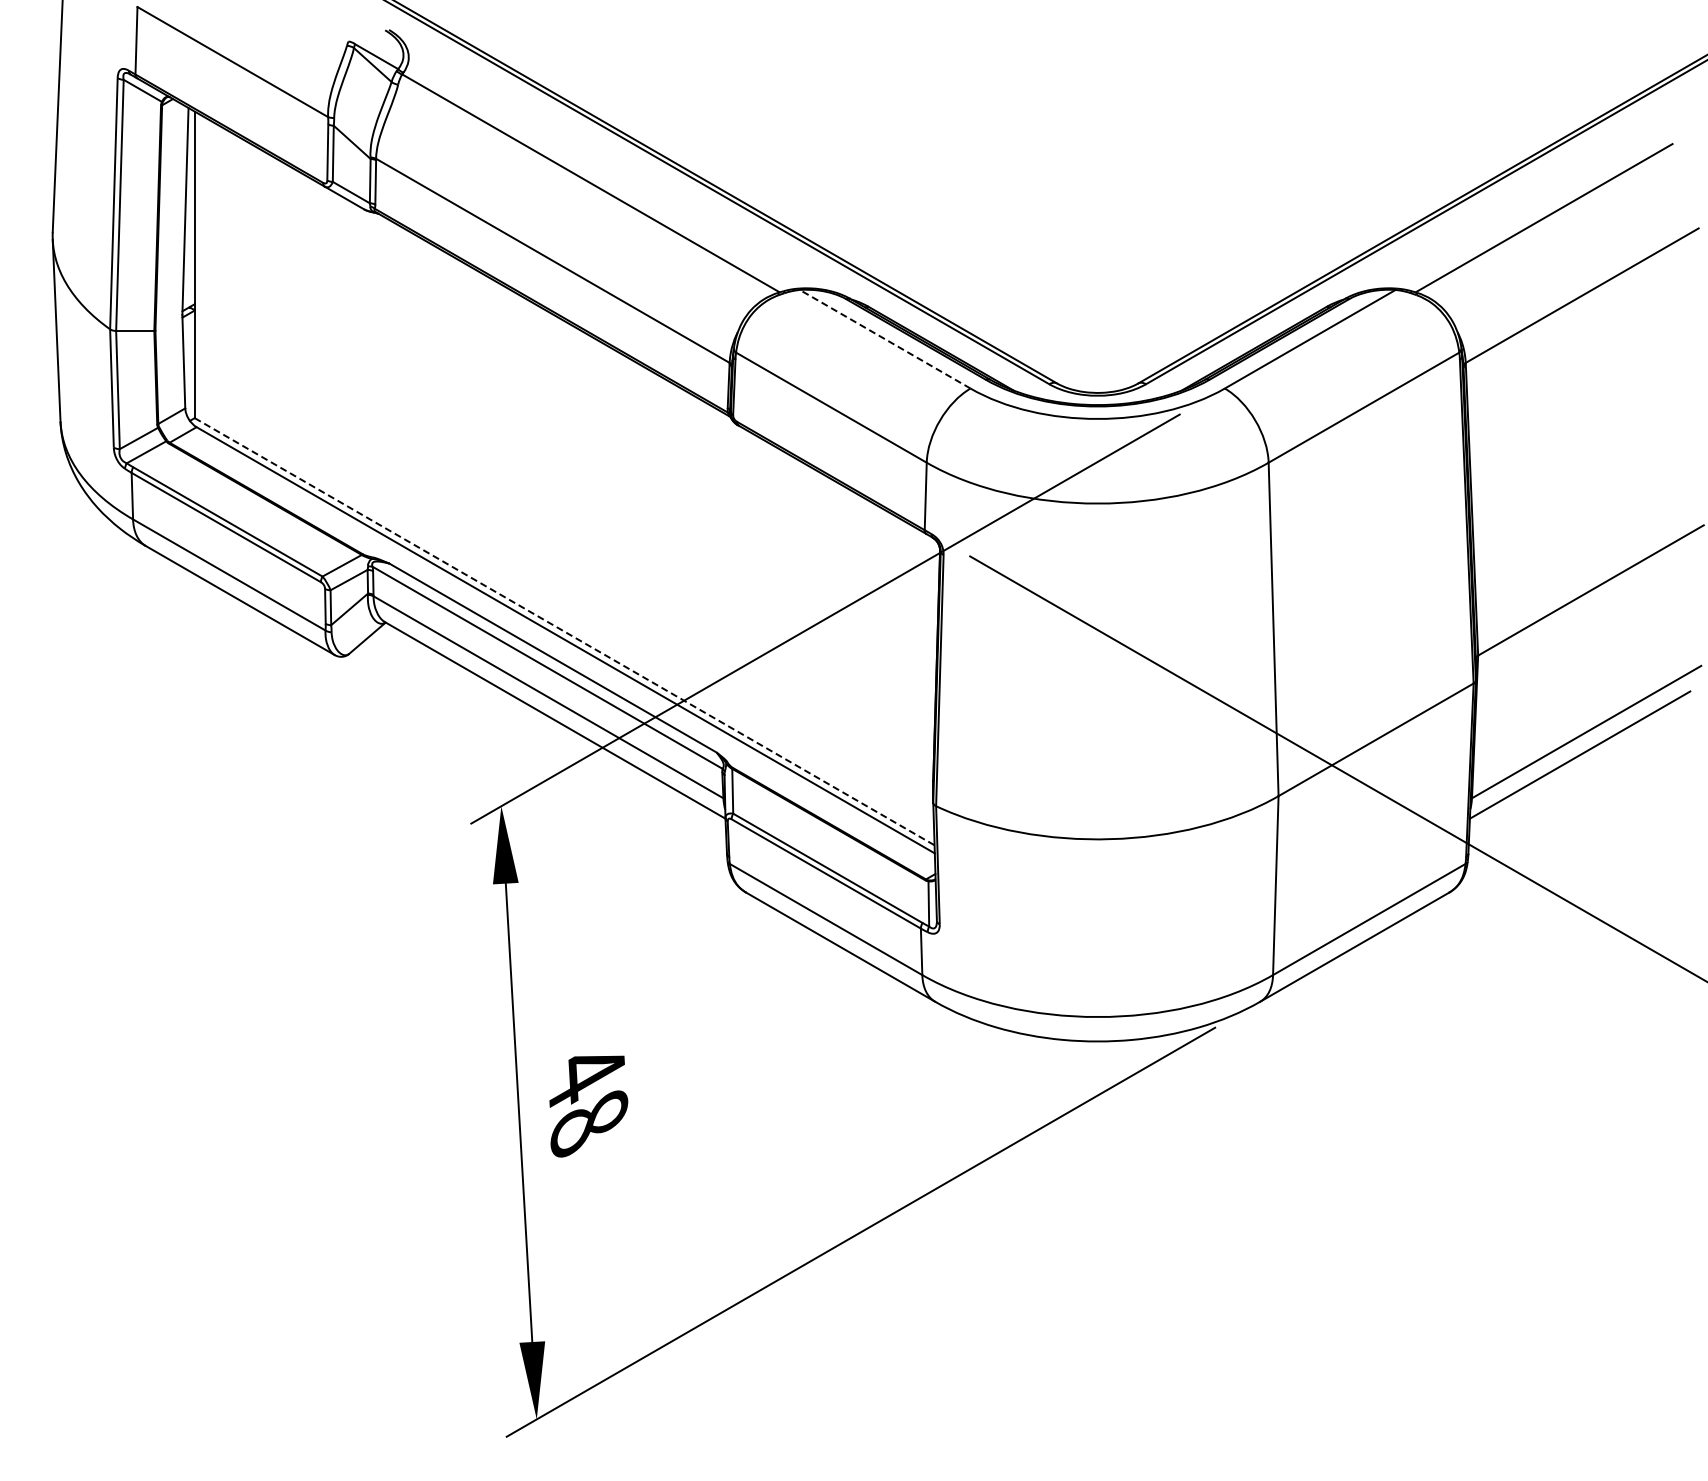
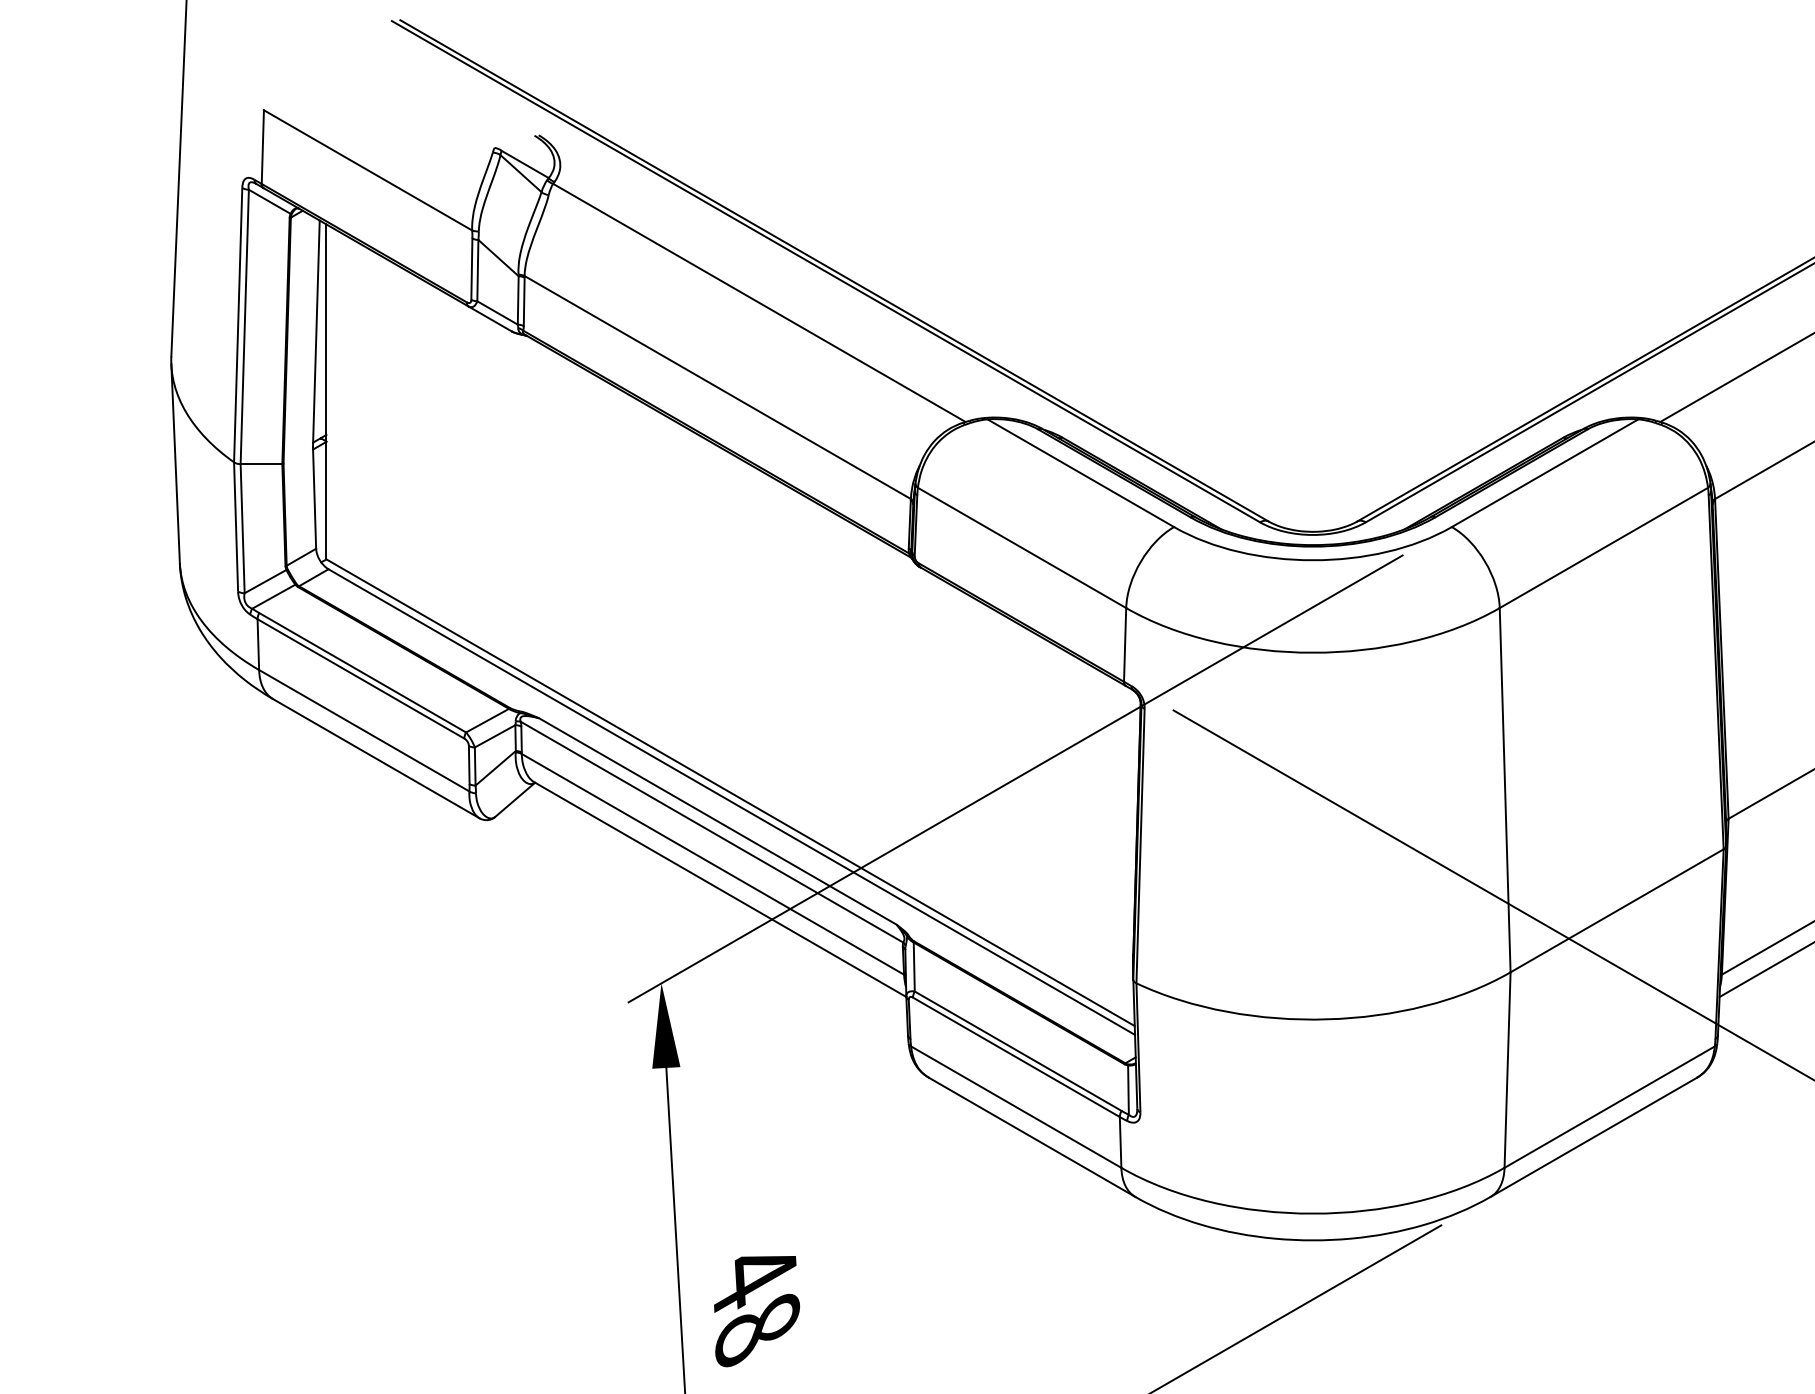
line: (885, 339) -> (1081, 473), dashed -> solid
line: (565, 631) -> (731, 792), dashed -> solid

